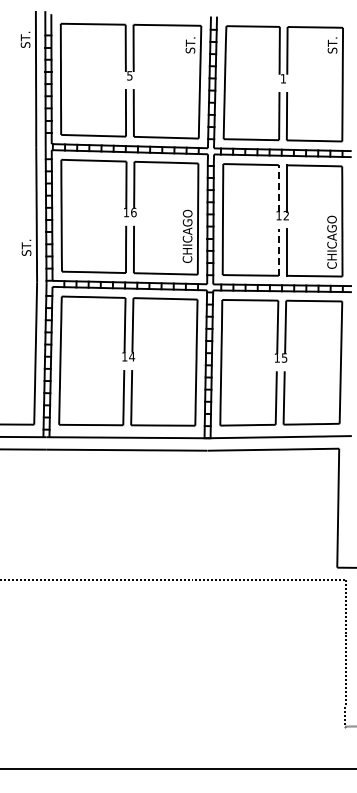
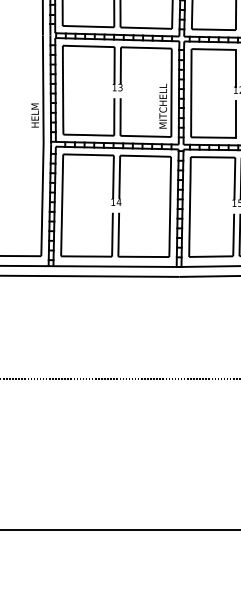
line: (278, 187) -> (235, 67), dashed -> solid
text: (133, 212) -> (120, 87), 16 -> 13
text: (187, 235) -> (163, 105), CHICAGO -> MITCHELL
text: (26, 247) -> (35, 115), ST. -> HELM
line: (278, 251) -> (235, 118), dashed -> solid

